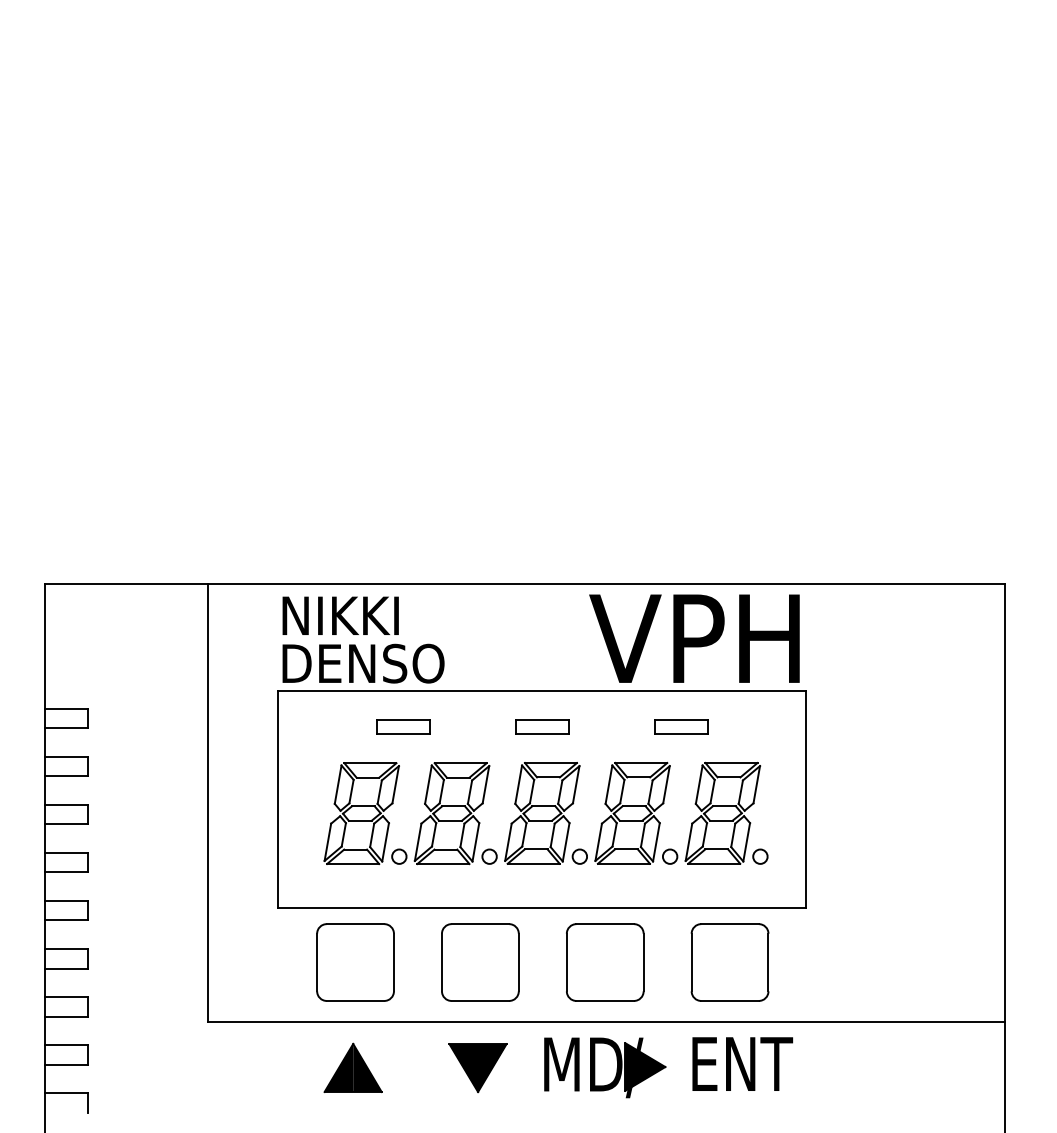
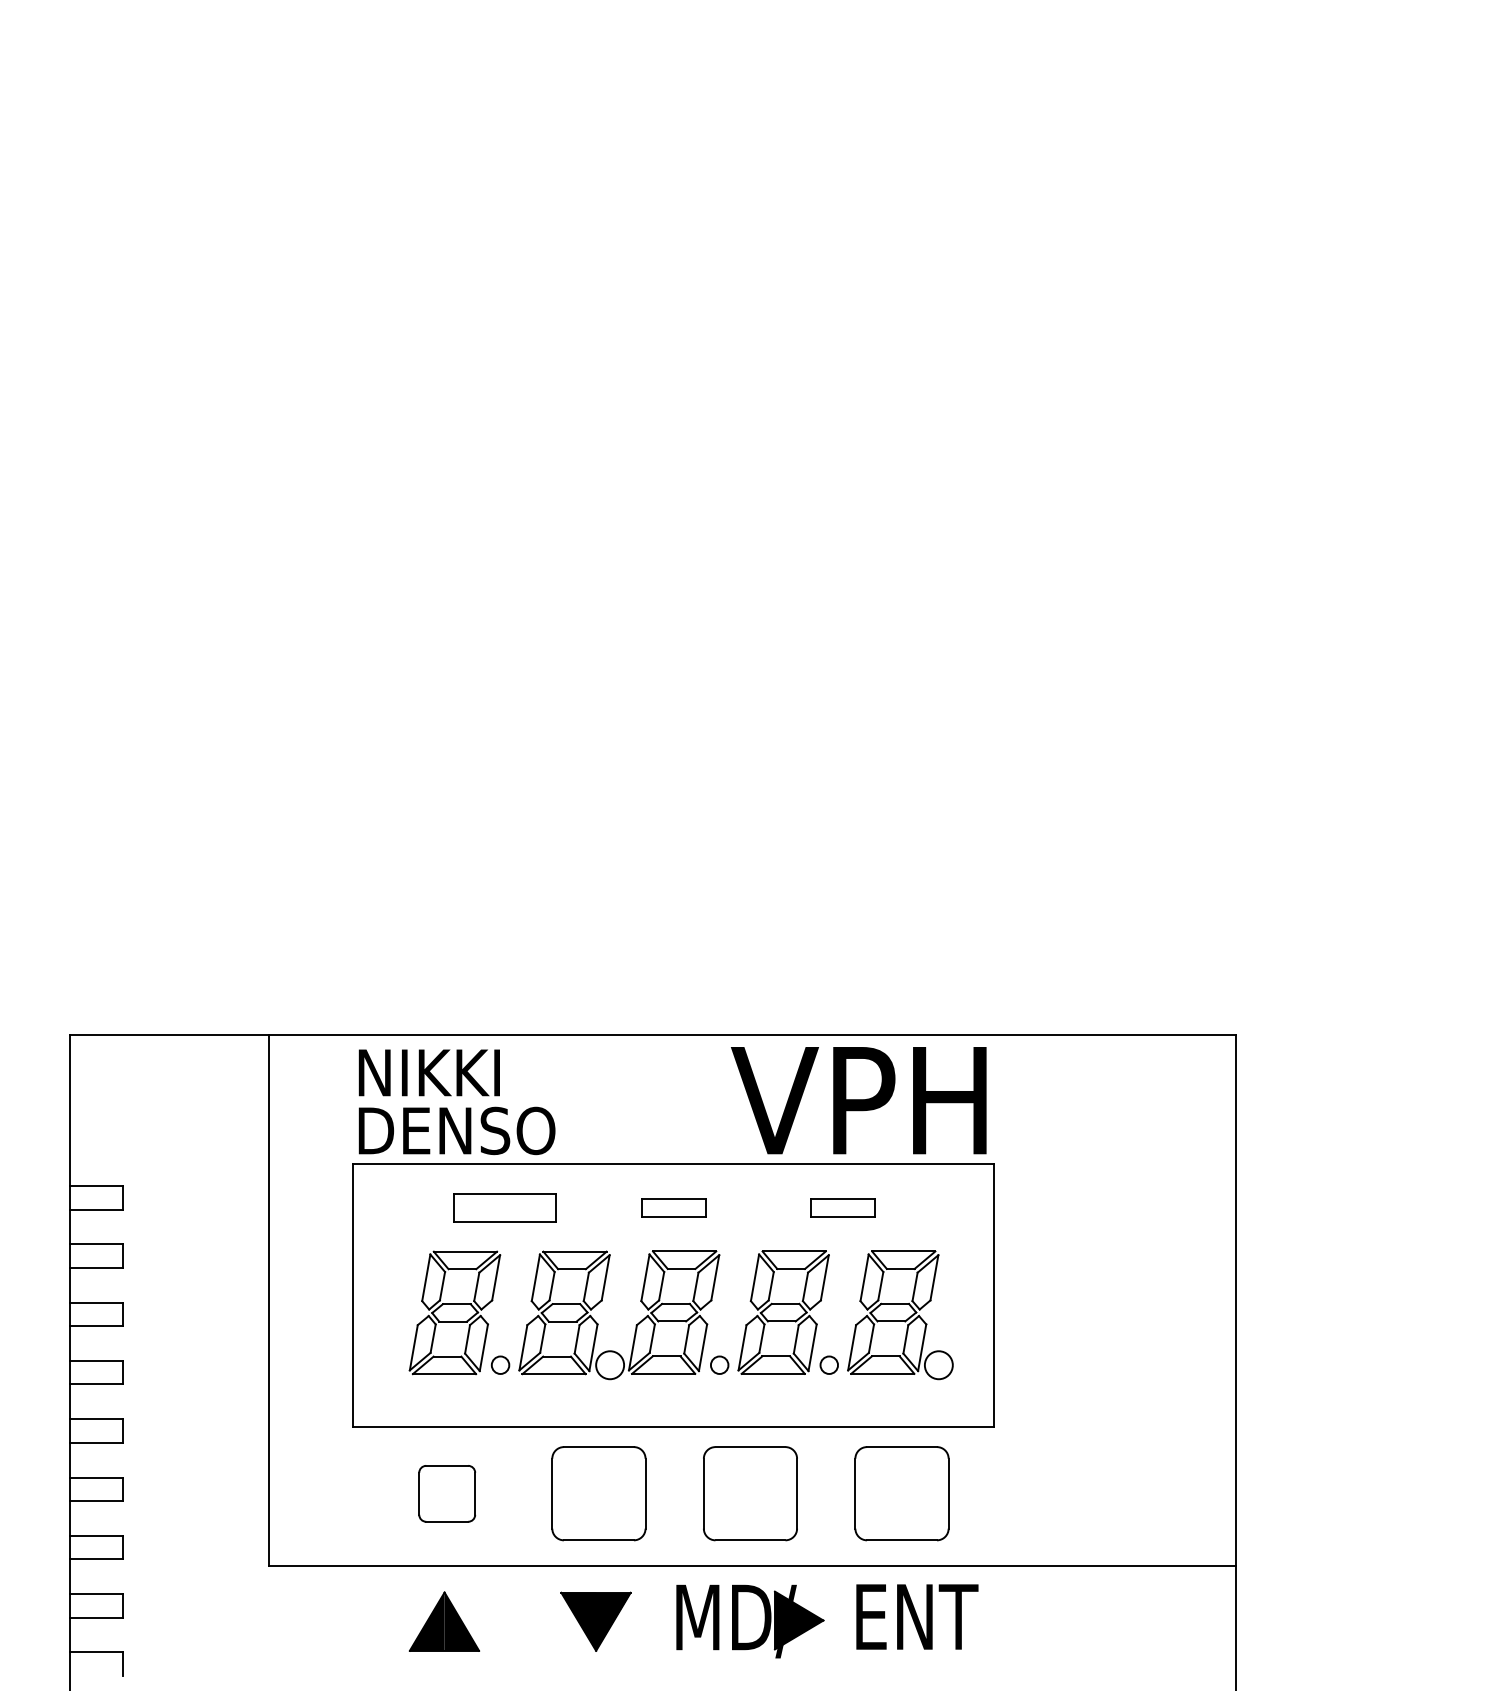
part: (402, 726) -> (504, 1207), size x1.6
circle: (489, 856) -> (609, 1364), size x1.6
circle: (760, 856) -> (938, 1364), size x1.6
part: (354, 962) -> (446, 1493), size x0.6

